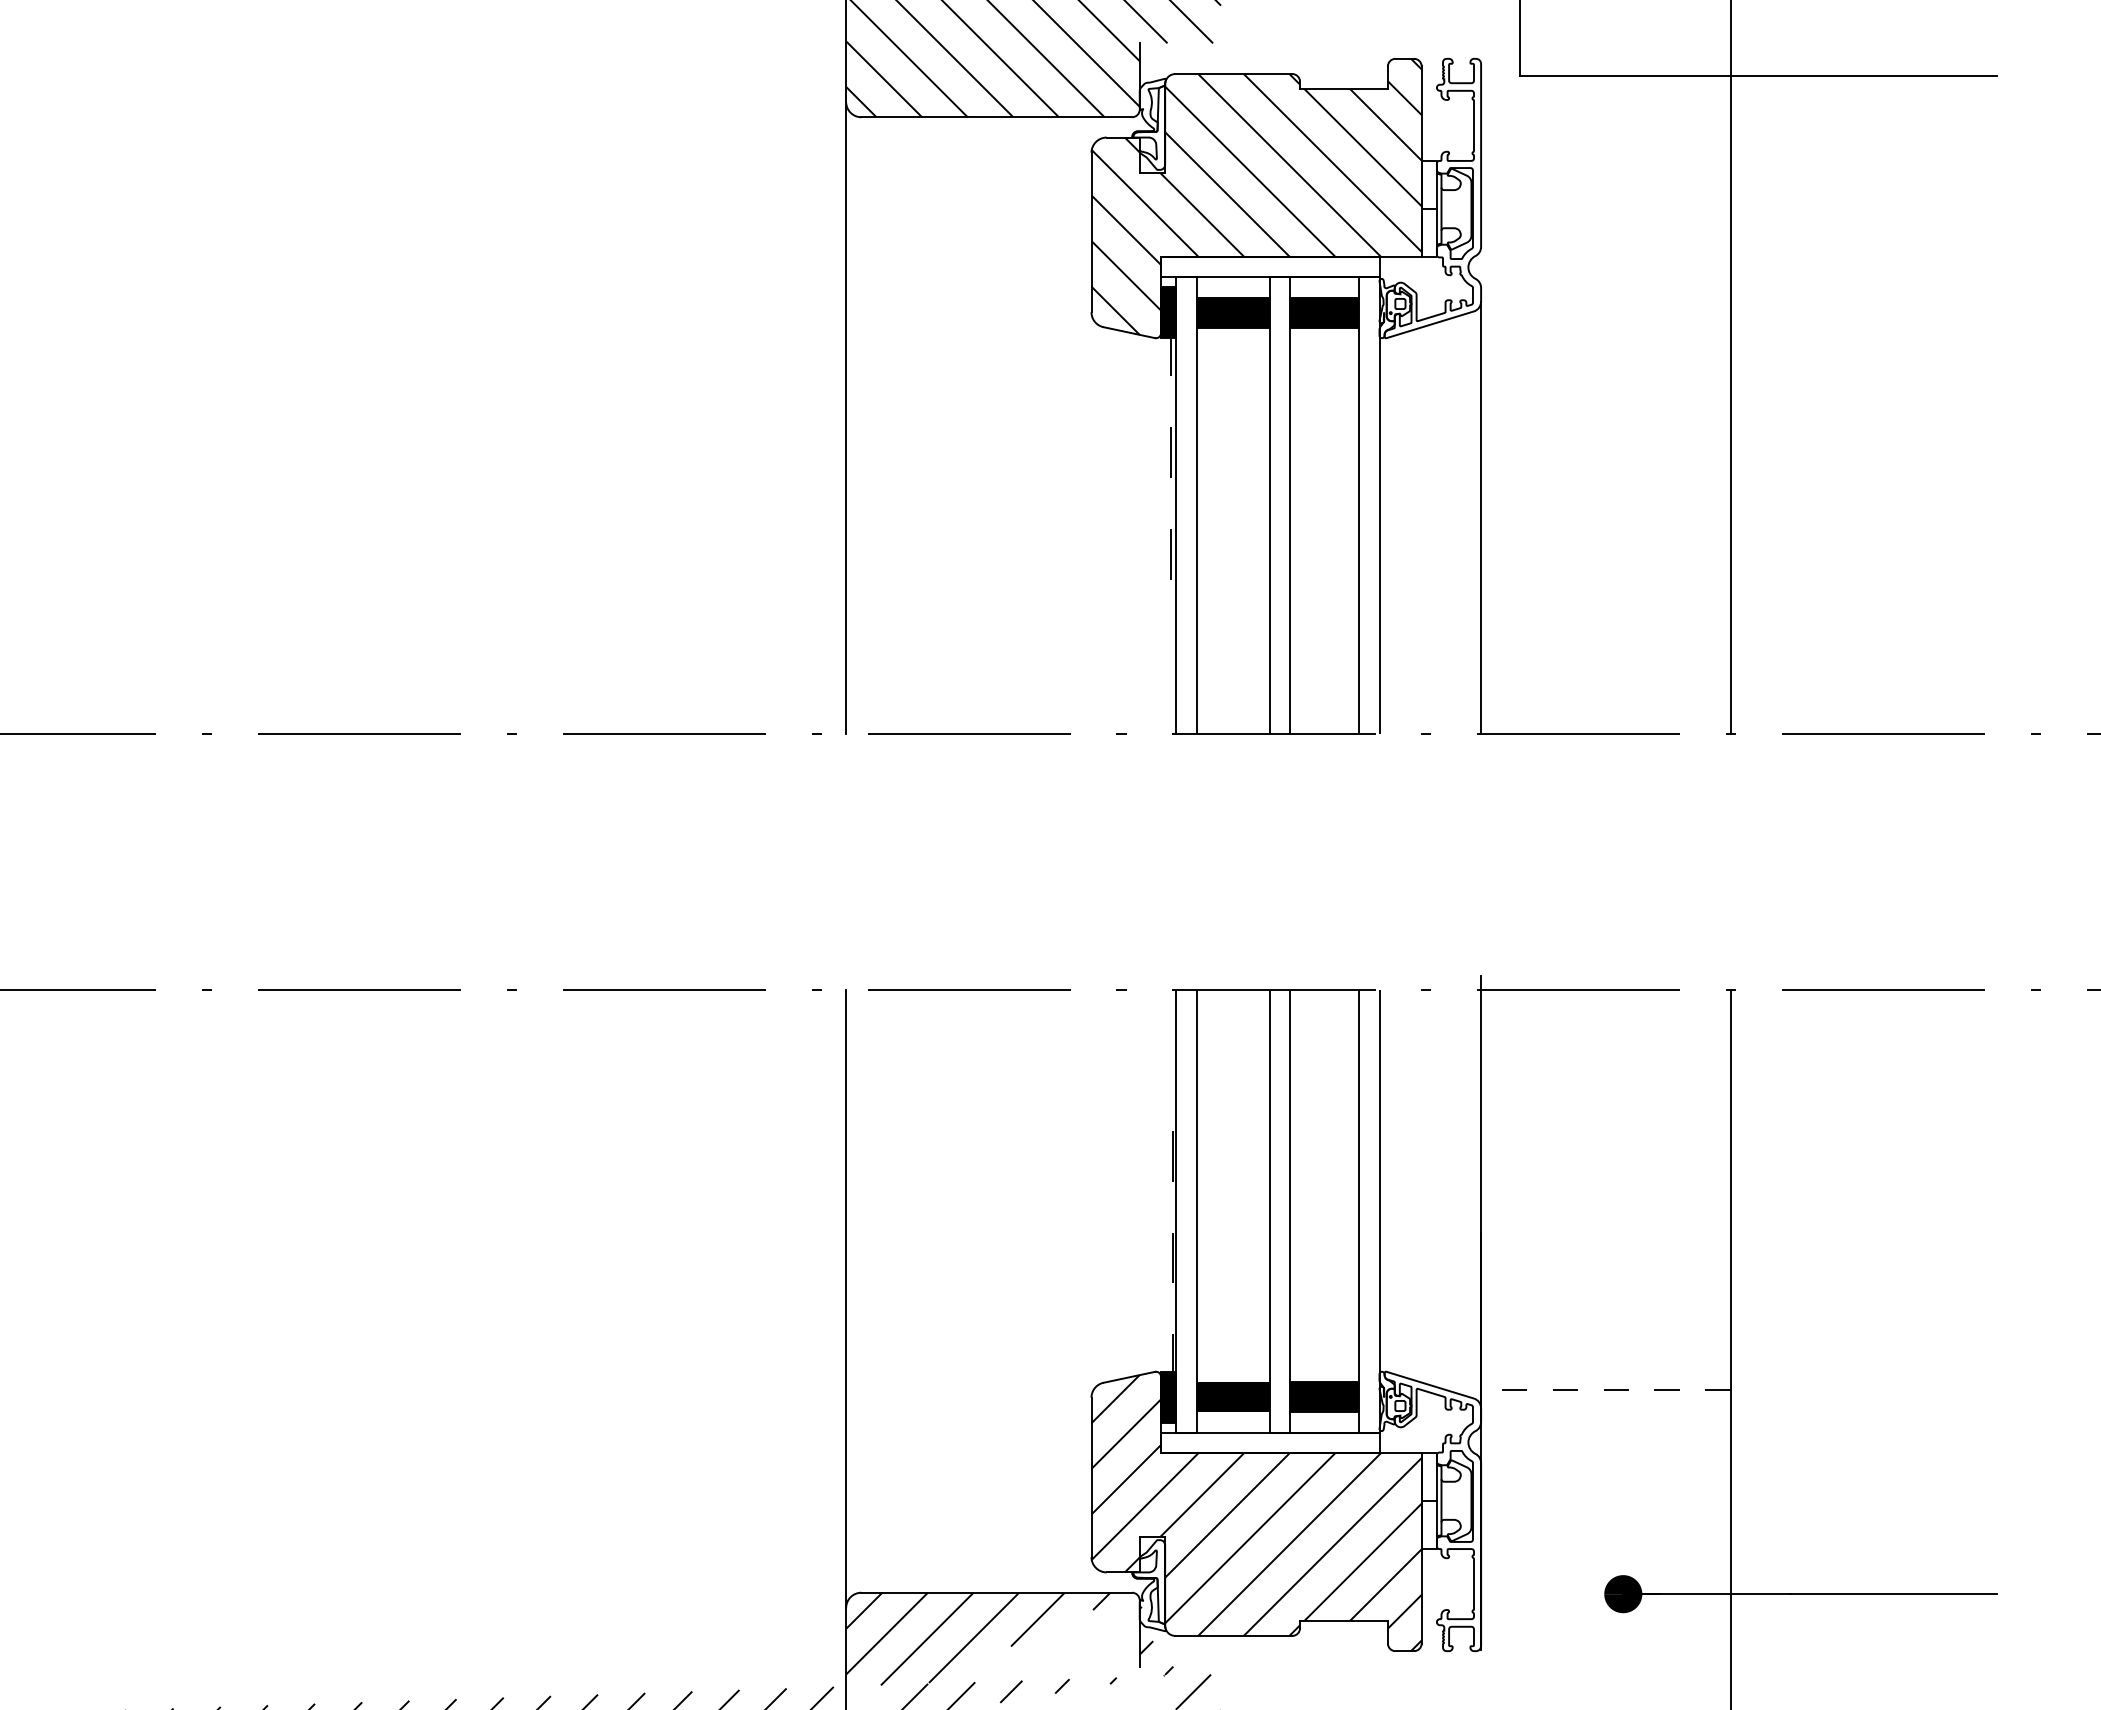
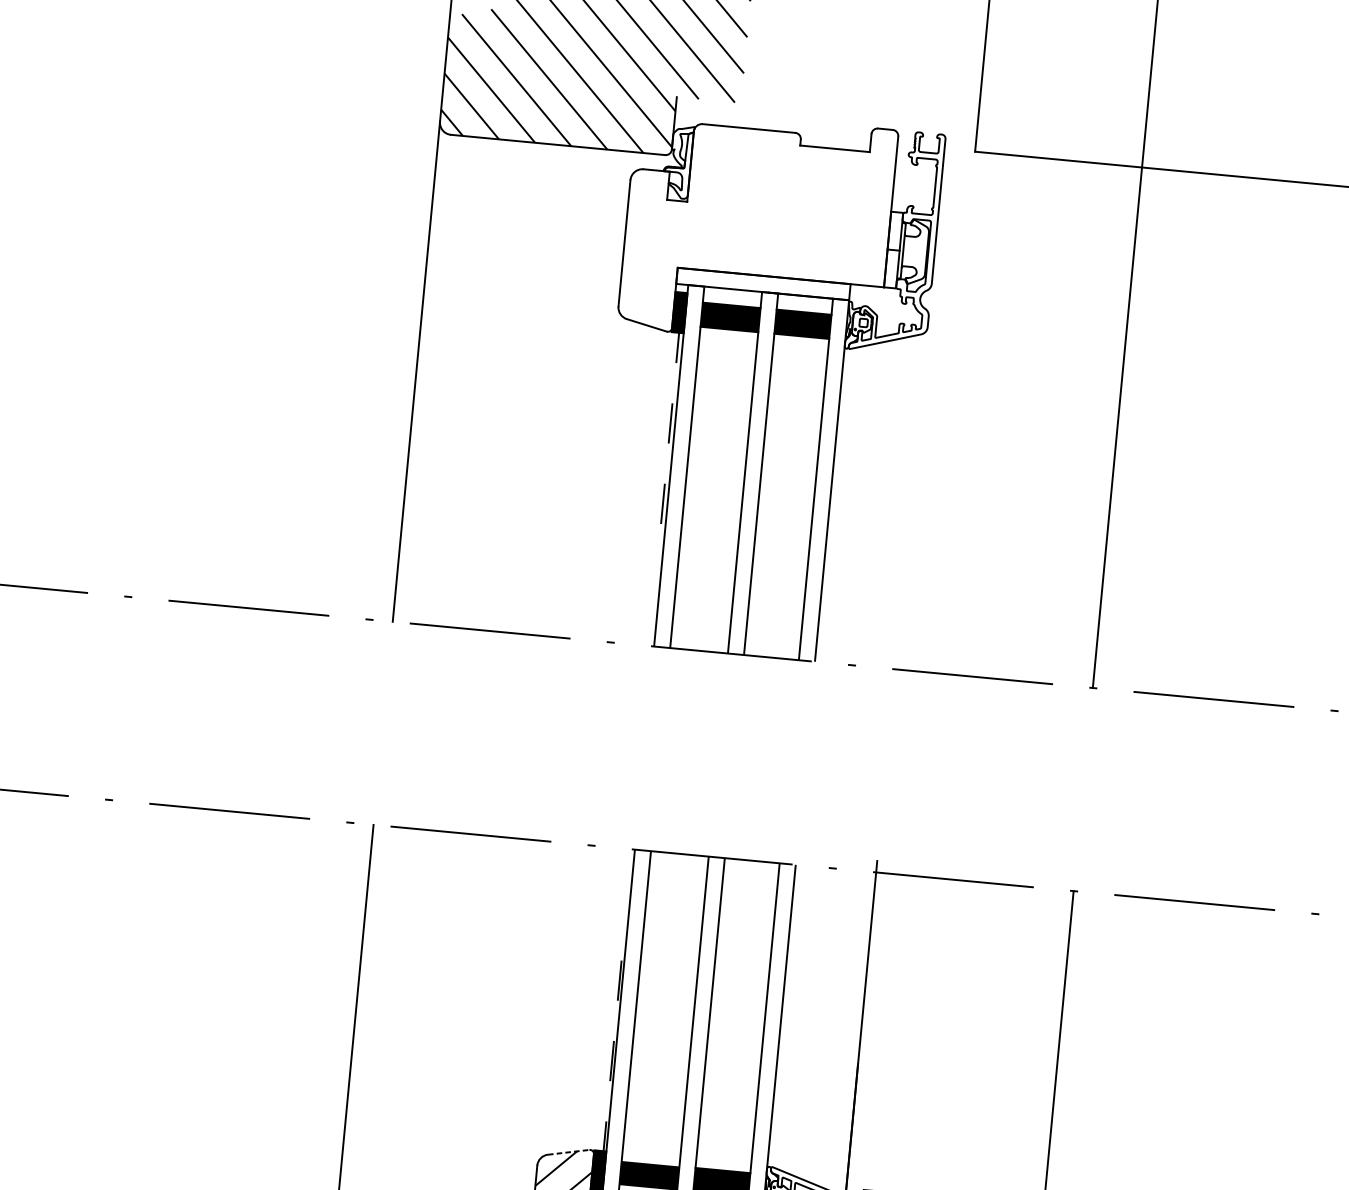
hatch: (1256, 196) -> (757, 227), removed
line: (1481, 517) -> (911, 498), removed
line: (1129, 1377) -> (568, 1152), solid -> dashed

